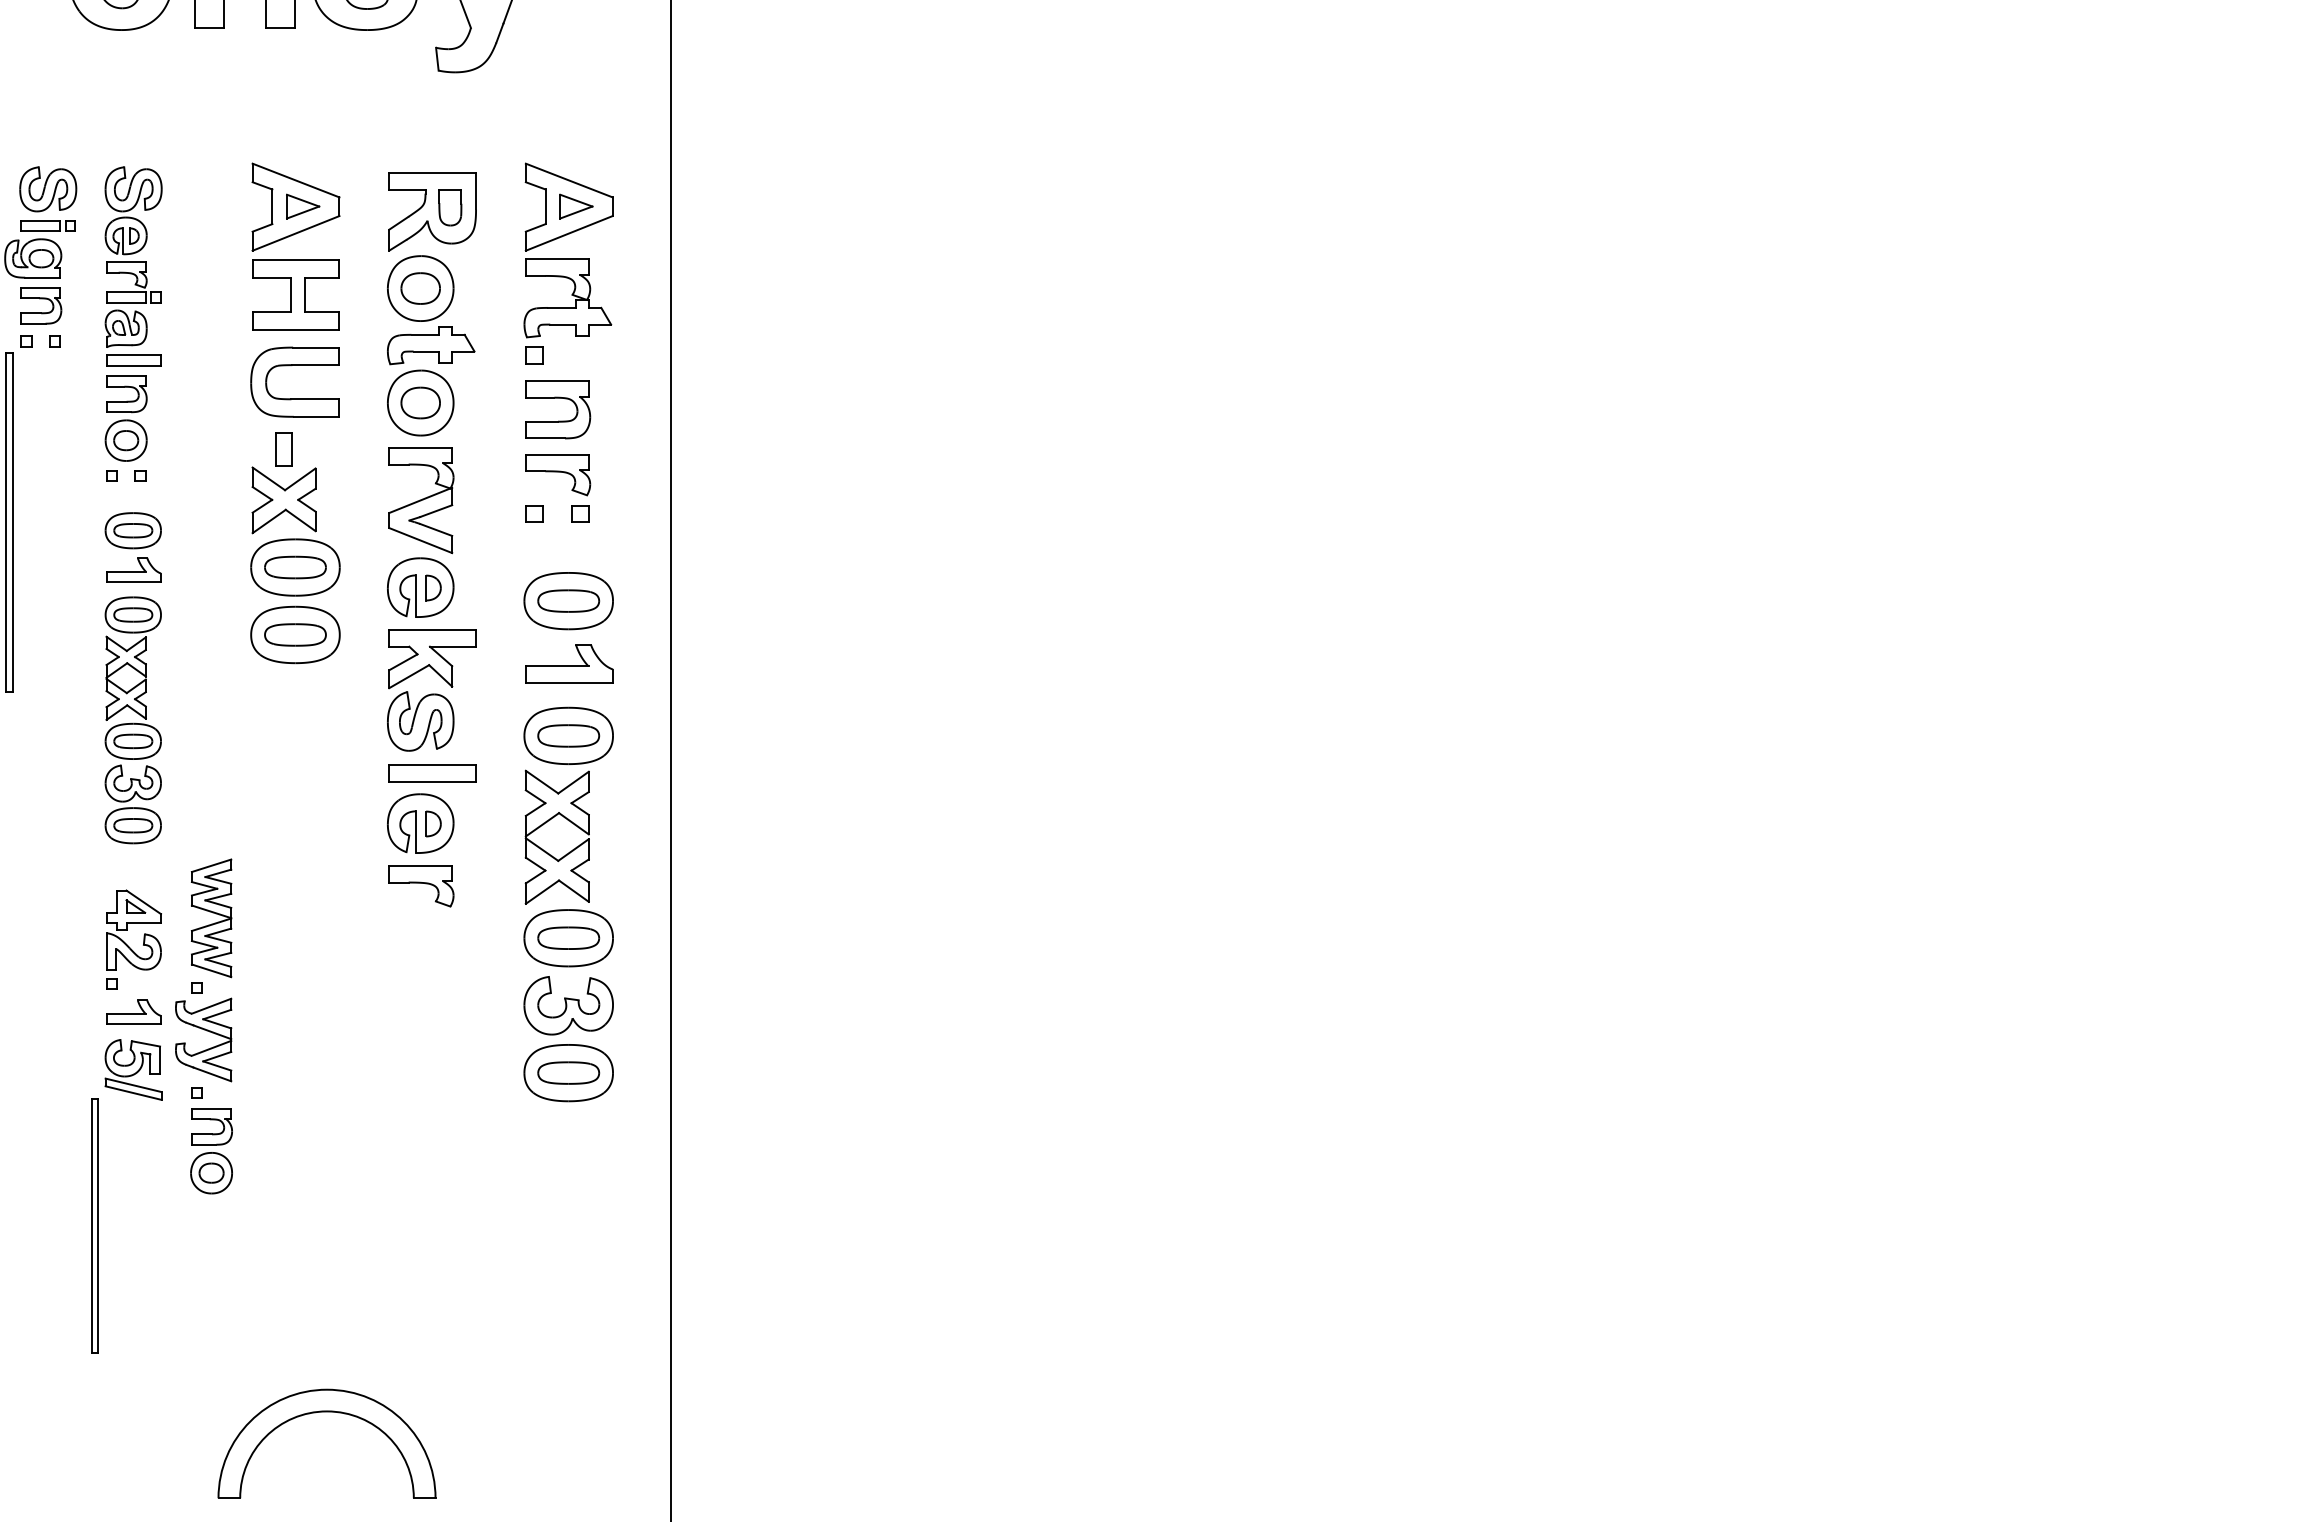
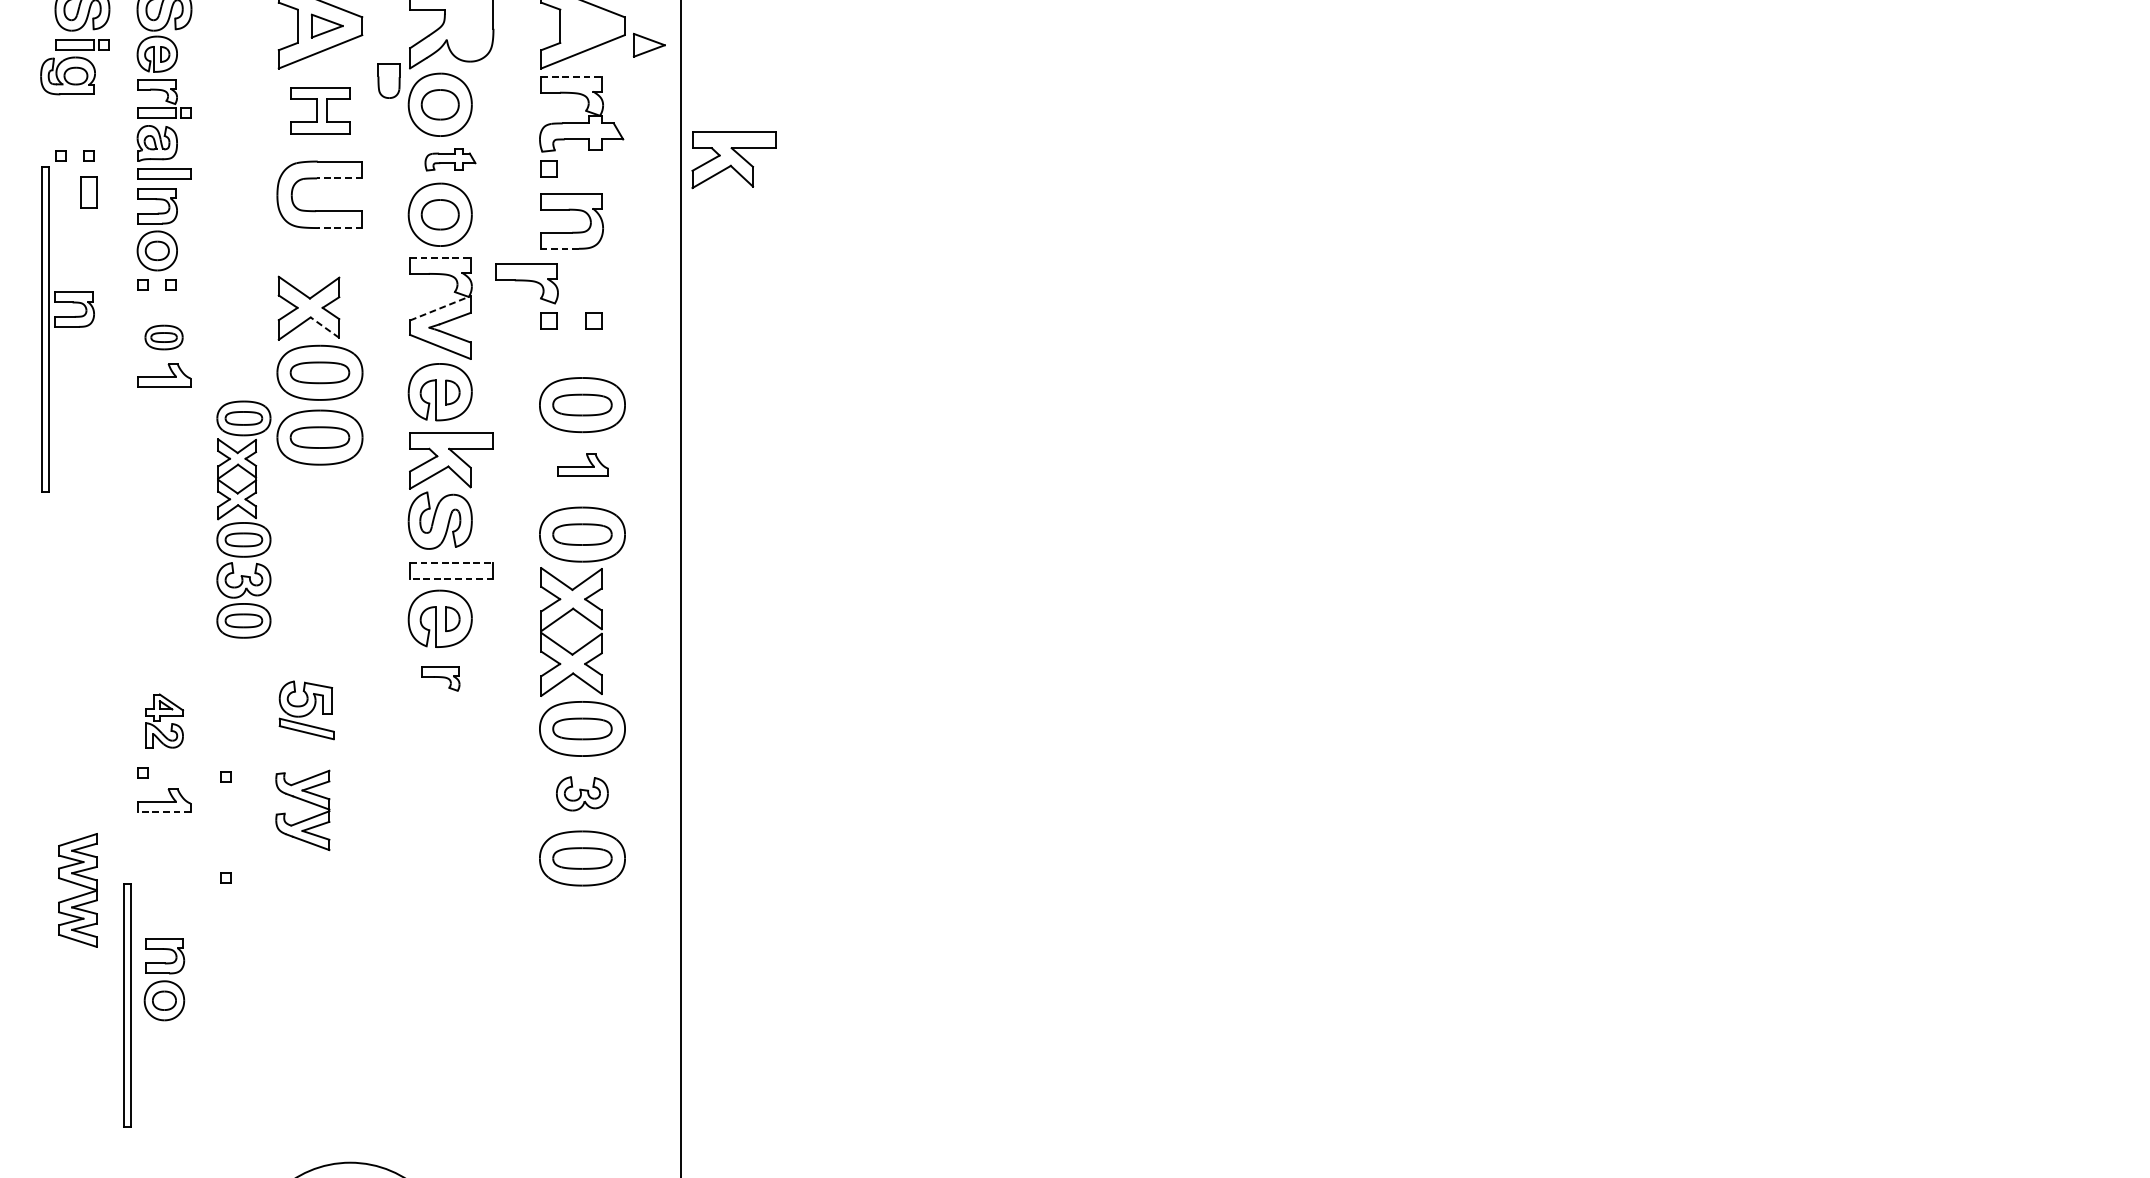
part: (576, 206) -> (649, 45), moved
part: (450, 207) -> (389, 80), moved
line: (557, 259) -> (571, 76), solid -> dashed
part: (295, 294) -> (320, 110), size x0.7
part: (41, 305) -> (75, 309), moved
part: (431, 345) -> (450, 159), size x0.6
part: (726, 346) -> (734, 160), added
line: (315, 365) -> (339, 178), solid -> dashed
line: (316, 416) -> (340, 227), solid -> dashed
line: (545, 438) -> (560, 248), solid -> dashed
line: (421, 447) -> (441, 257), solid -> dashed
part: (283, 449) -> (88, 192), moved
part: (558, 475) -> (527, 284), moved
line: (419, 500) -> (439, 308), solid -> dashed
line: (300, 520) -> (324, 327), solid -> dashed
part: (132, 530) -> (163, 337), size x0.7
part: (569, 663) -> (583, 465), size x0.6
part: (132, 720) -> (243, 519), moved
line: (433, 765) -> (452, 563), solid -> dashed
line: (432, 782) -> (451, 579), solid -> dashed
part: (421, 886) -> (441, 679), size x0.6
part: (211, 918) -> (77, 890), moved
part: (133, 929) -> (164, 720), size x0.7
part: (568, 1005) -> (582, 793), size x0.6
line: (133, 1024) -> (164, 811), solid -> dashed
part: (206, 1031) -> (305, 802), moved
part: (133, 1069) -> (306, 710), moved
part: (211, 1151) -> (164, 979), moved

